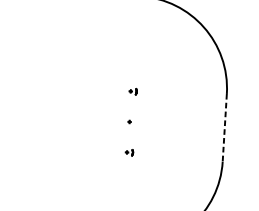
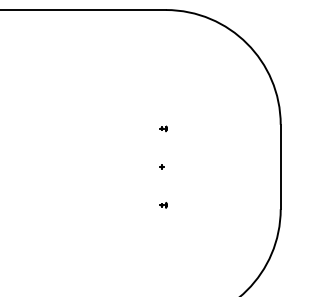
part: (132, 91) -> (163, 128), size x0.62
line: (224, 128) -> (280, 167), dashed -> solid
part: (128, 152) -> (163, 205), size x0.62

